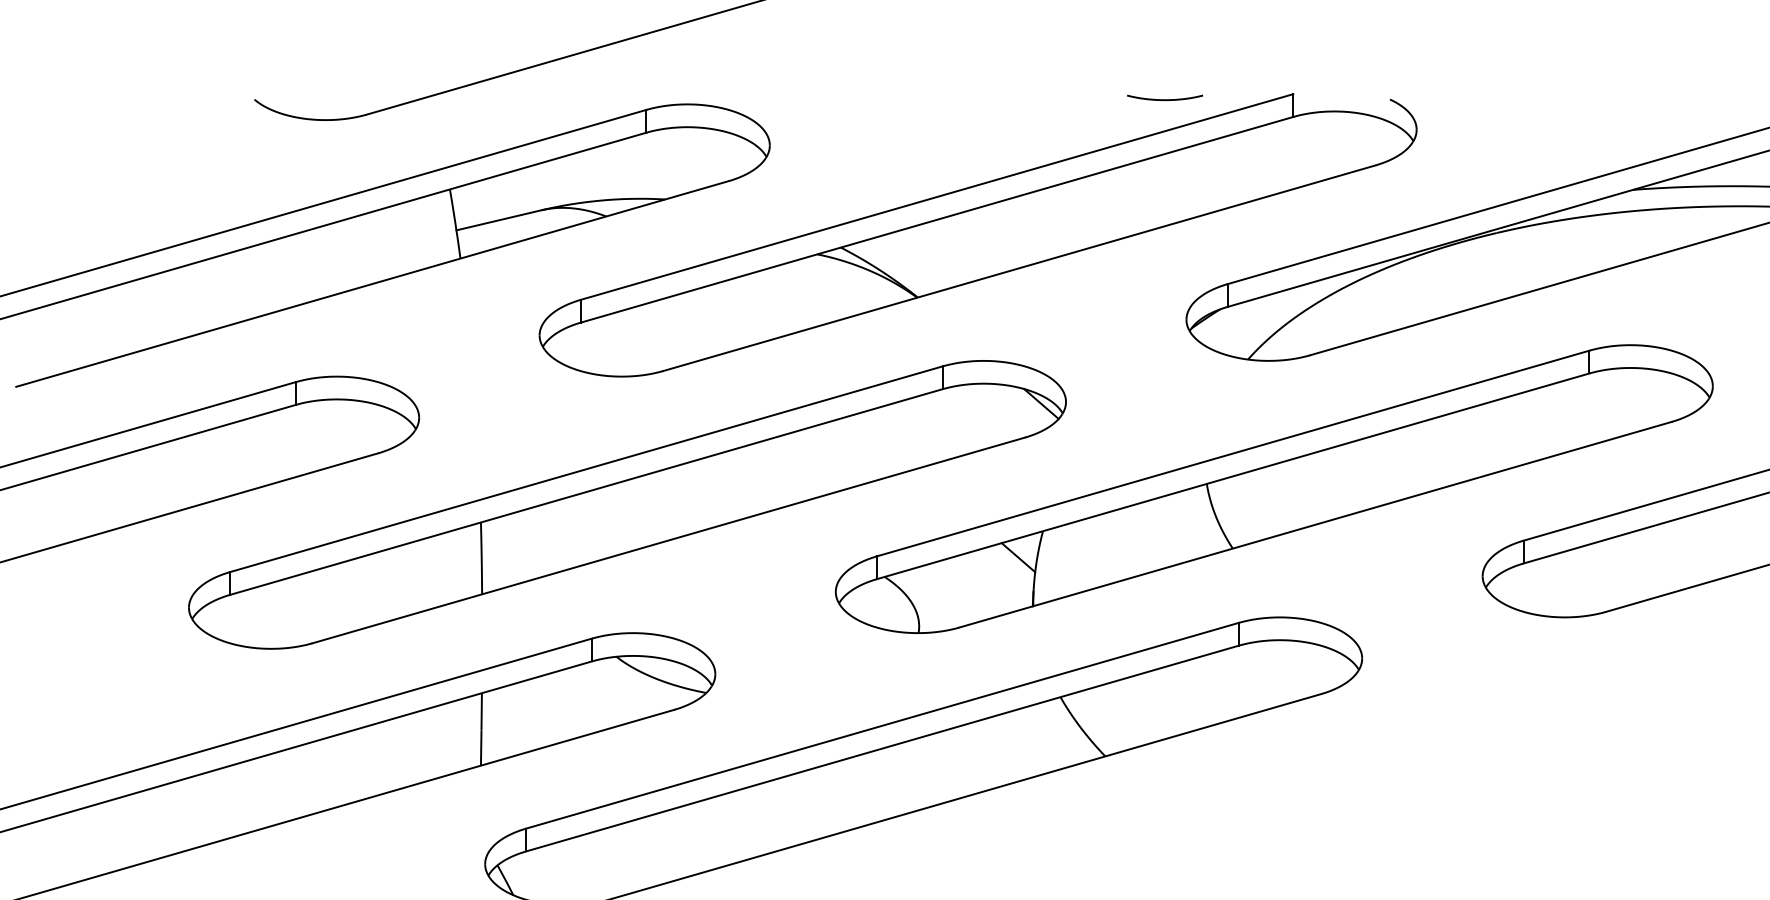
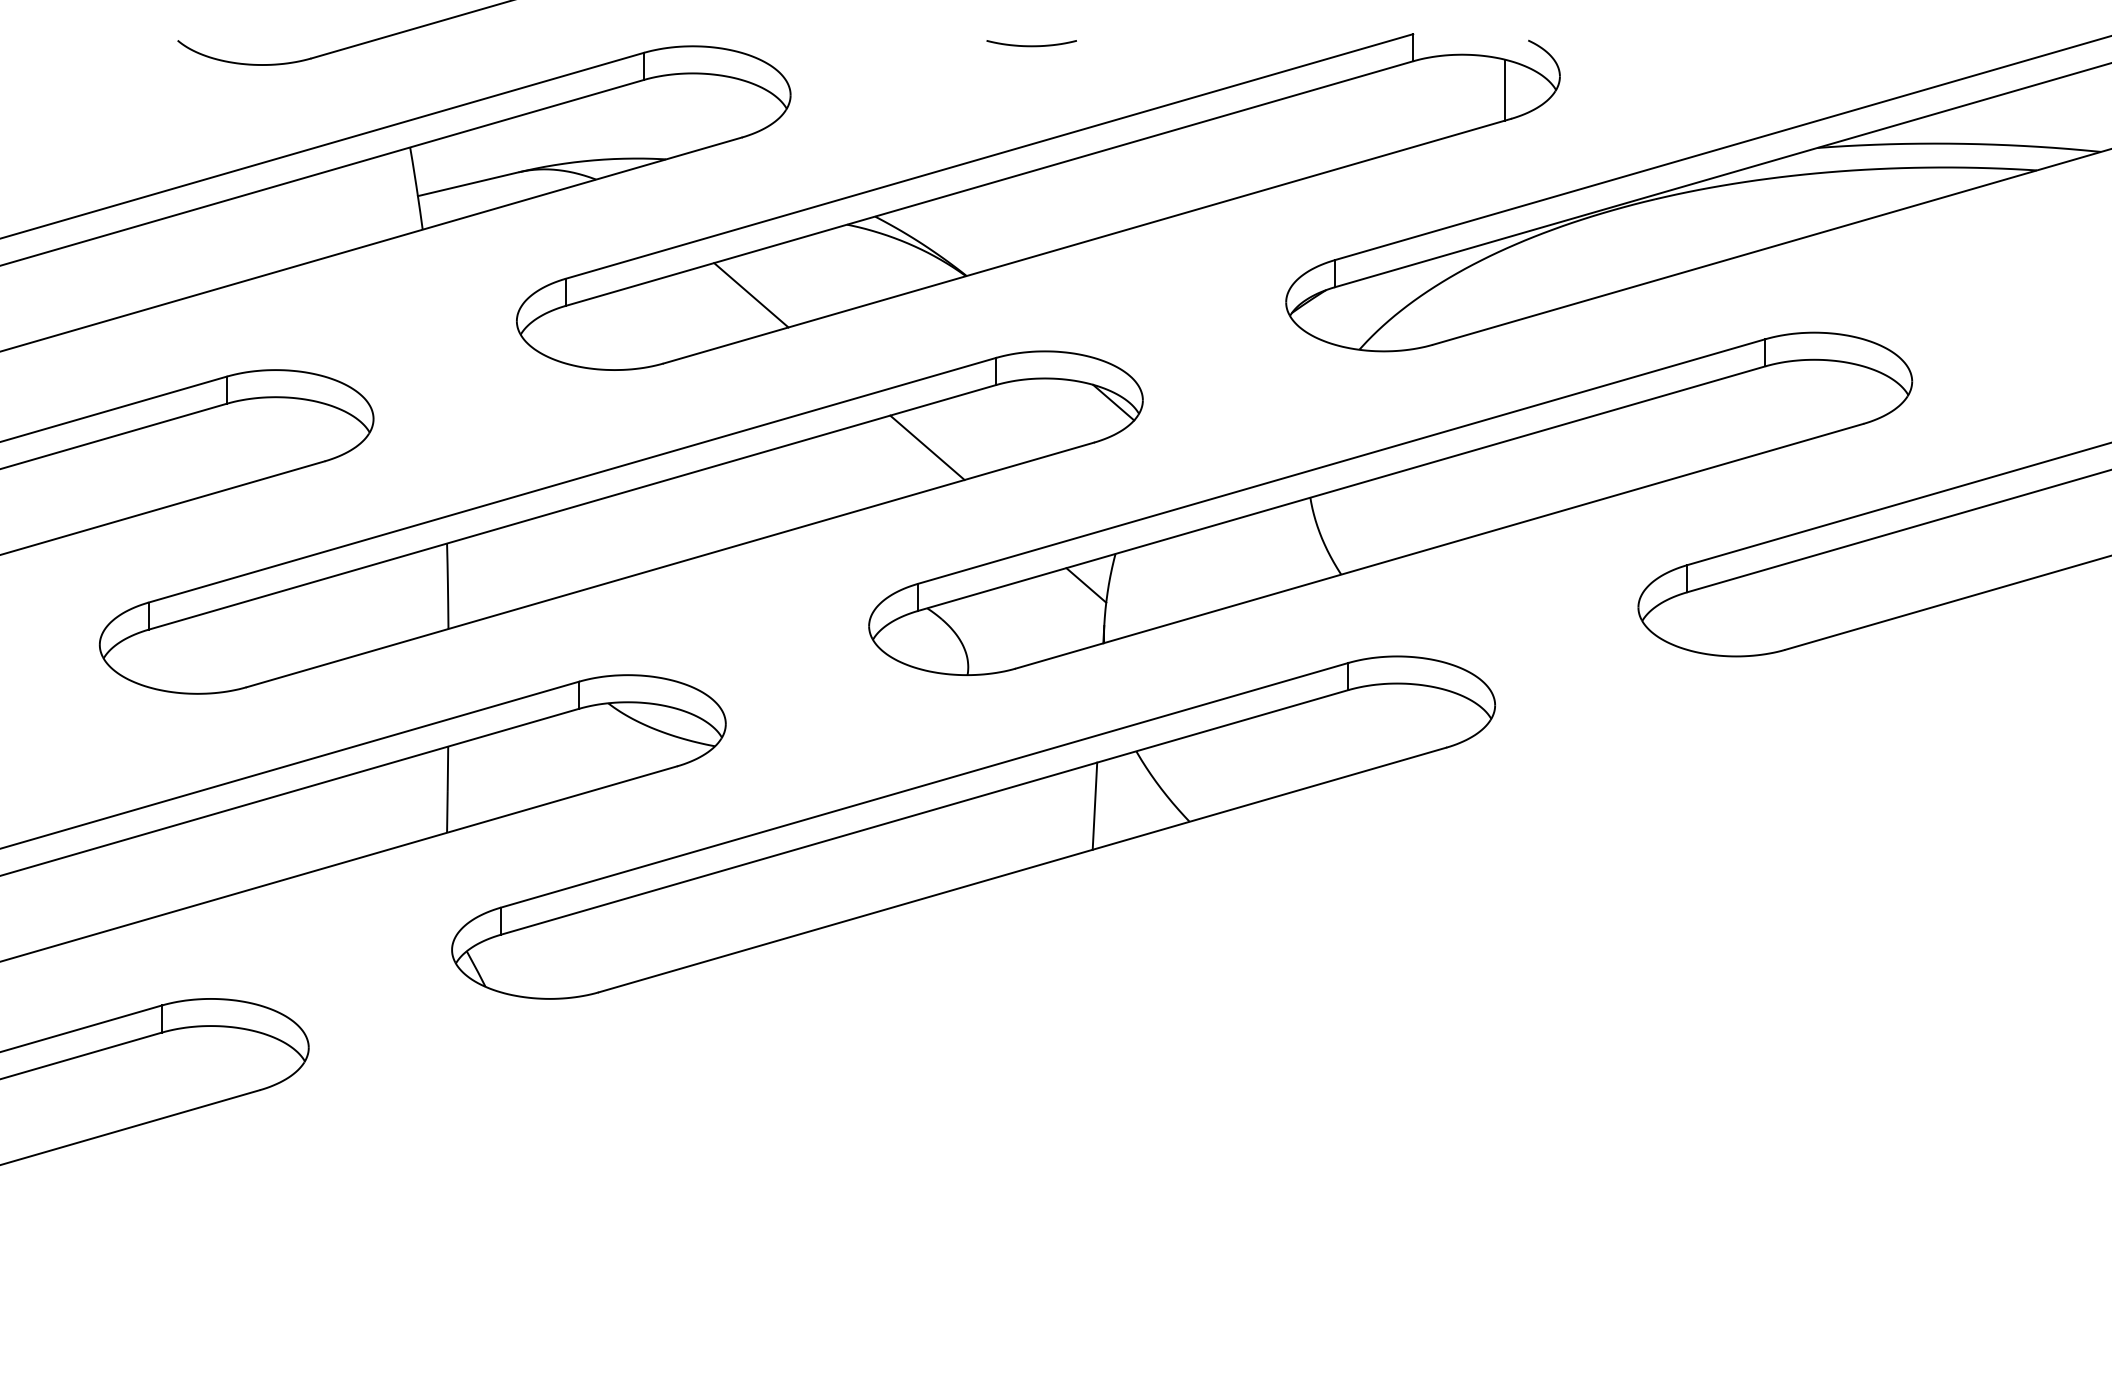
curve: (1164, 99) -> (1031, 45), moved
line: (1370, 140) -> (1504, 89), added
line: (736, 313) -> (751, 295), added
line: (884, 441) -> (927, 447), added
line: (1025, 742) -> (1094, 805), added

